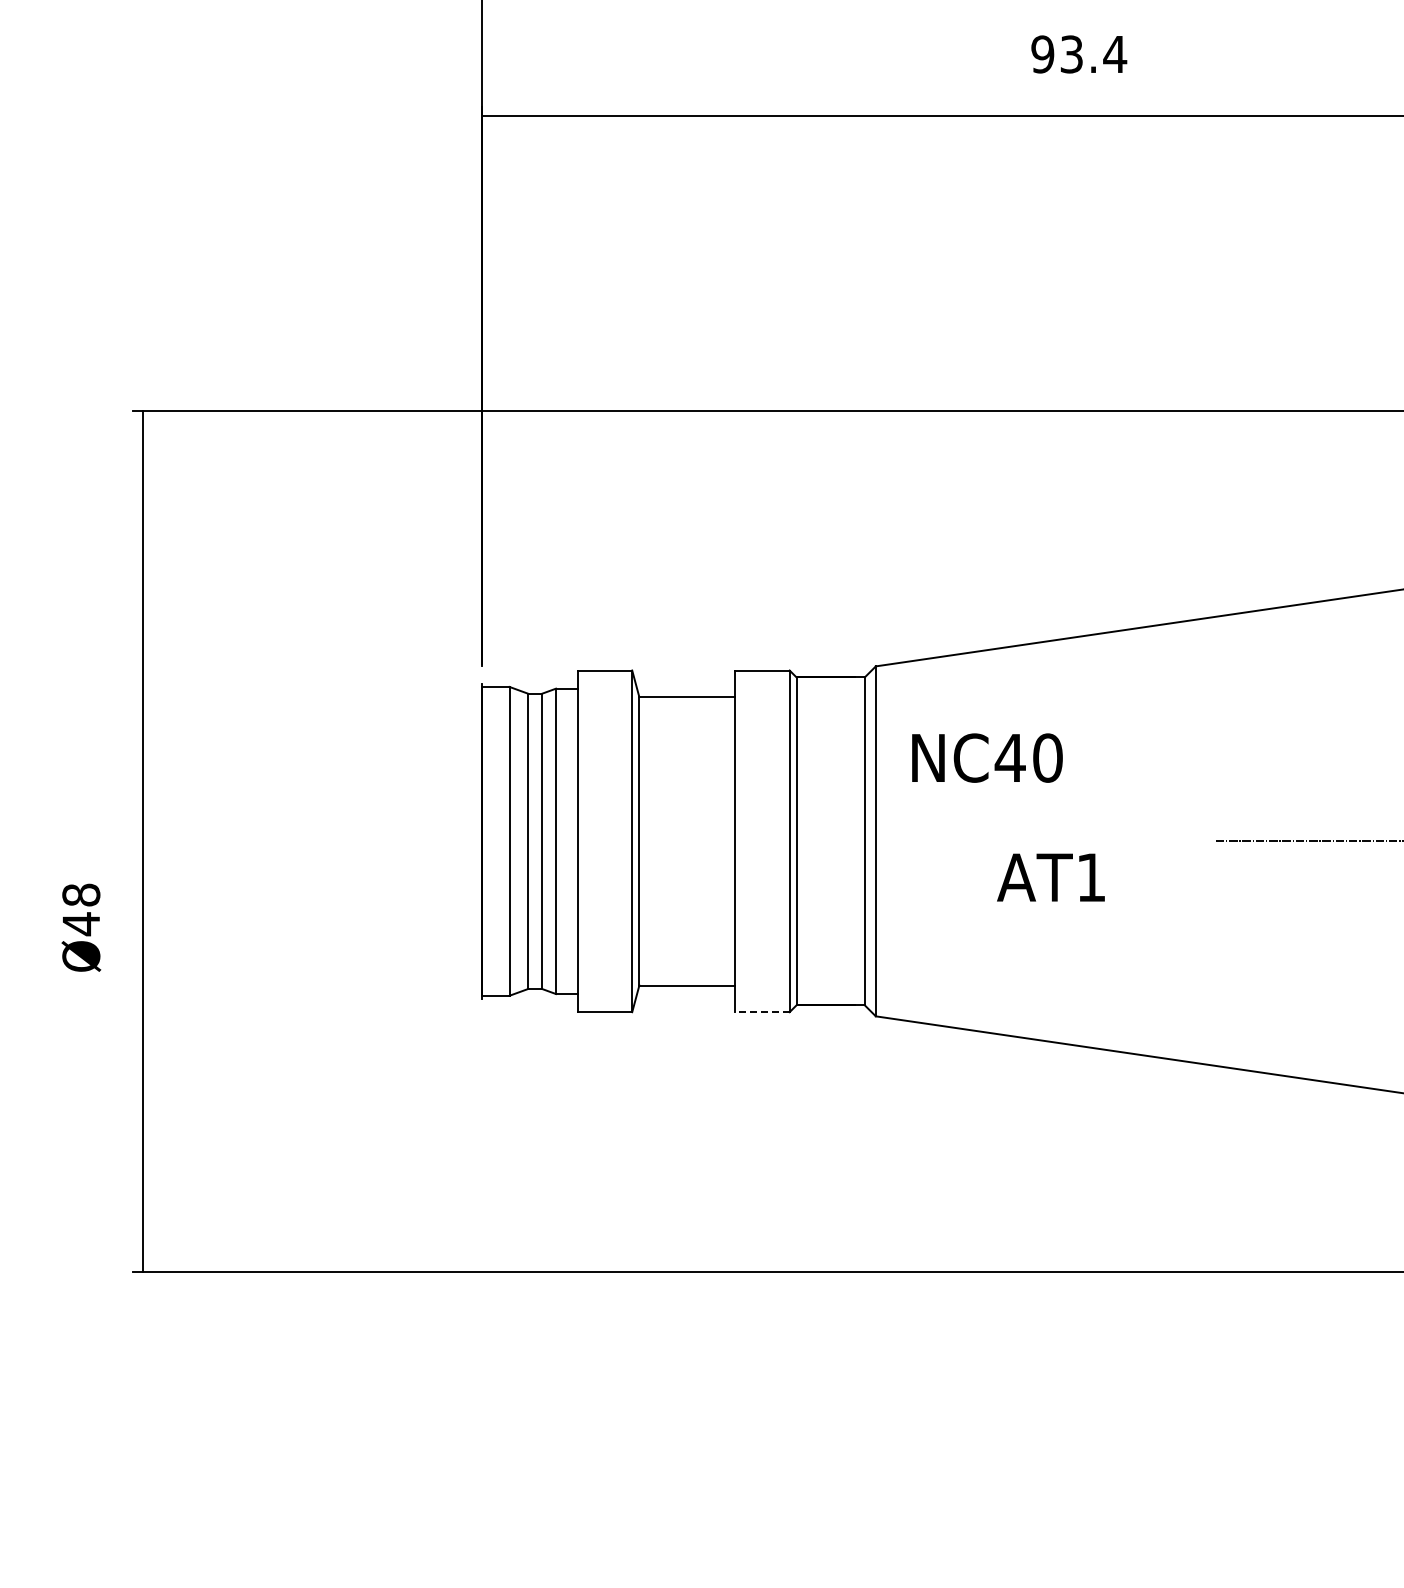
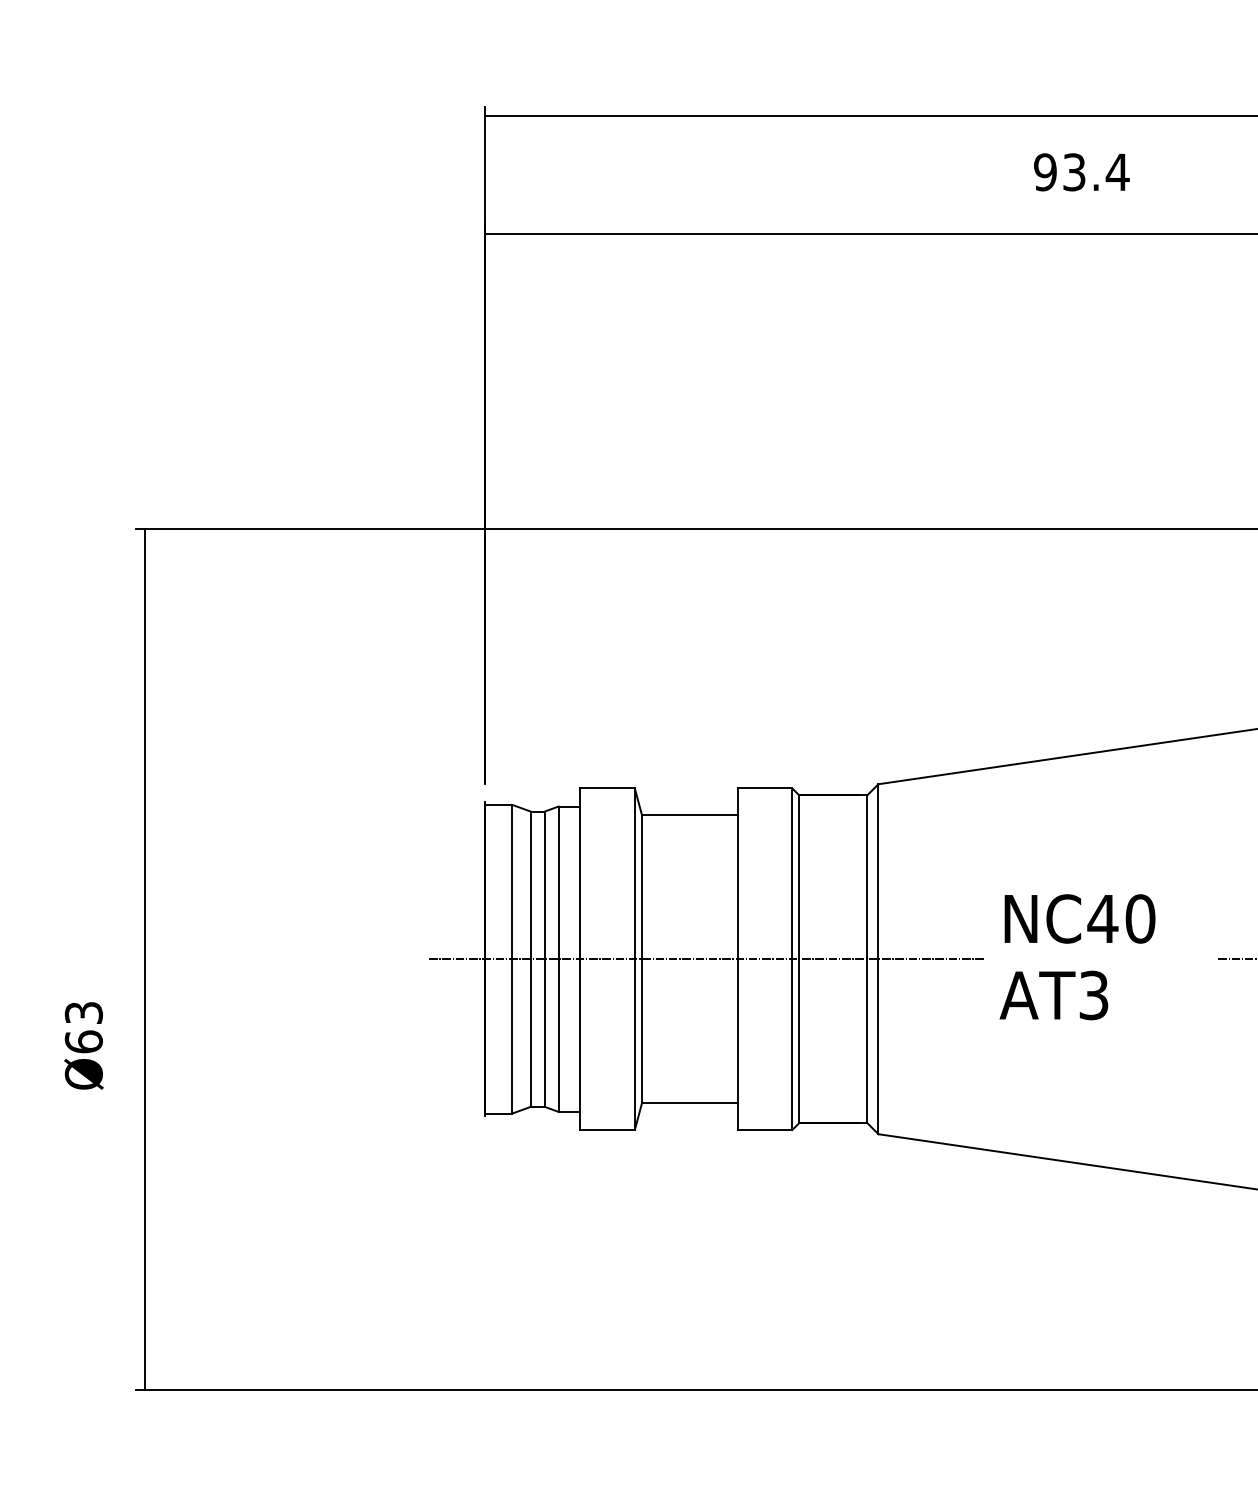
text: (987, 757) -> (1080, 918), moved
line: (703, 841) -> (706, 959), added
text: (1091, 877) -> (1094, 995), AT1 -> AT3
text: (81, 909) -> (84, 1027), Ø48 -> Ø63
line: (761, 1012) -> (764, 1130), dashed -> solid

